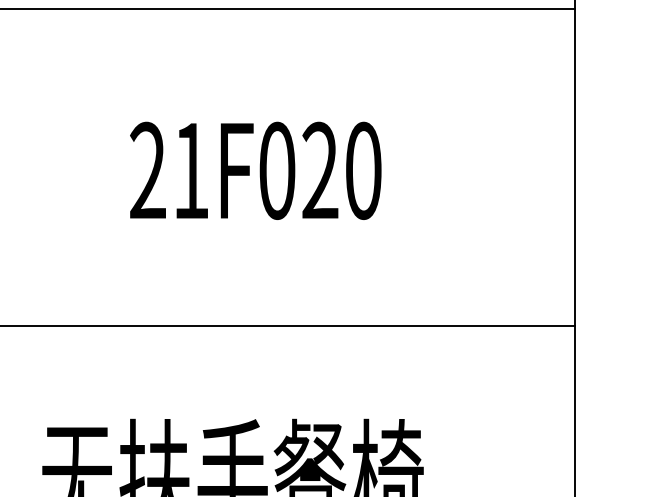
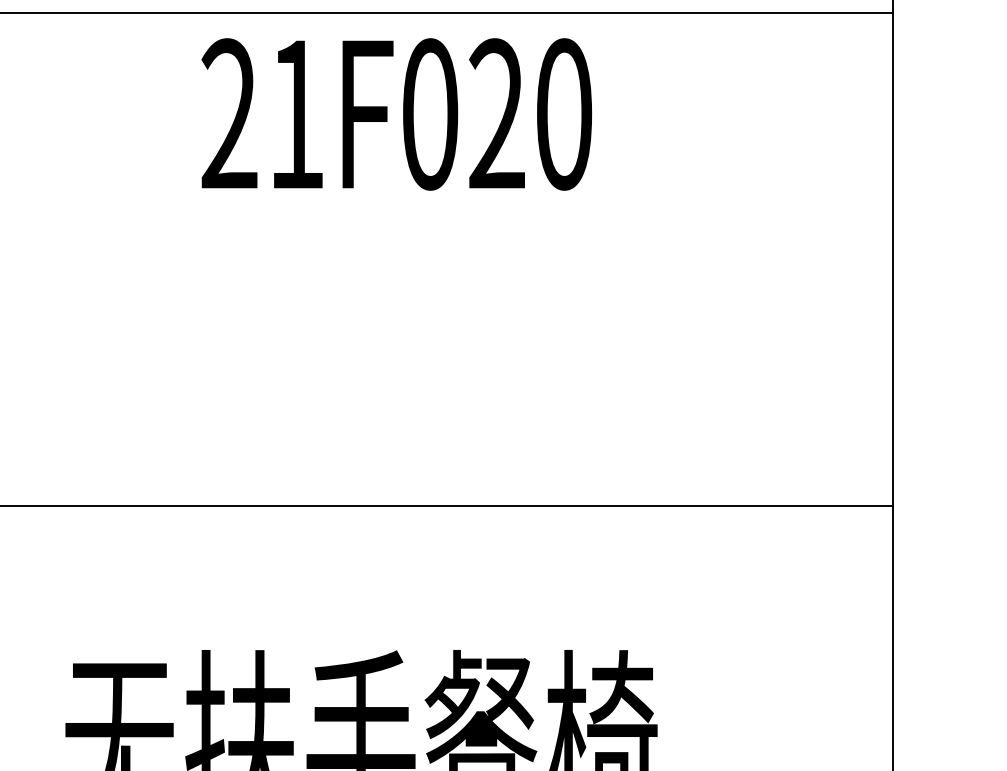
text: (255, 170) -> (396, 113), moved

